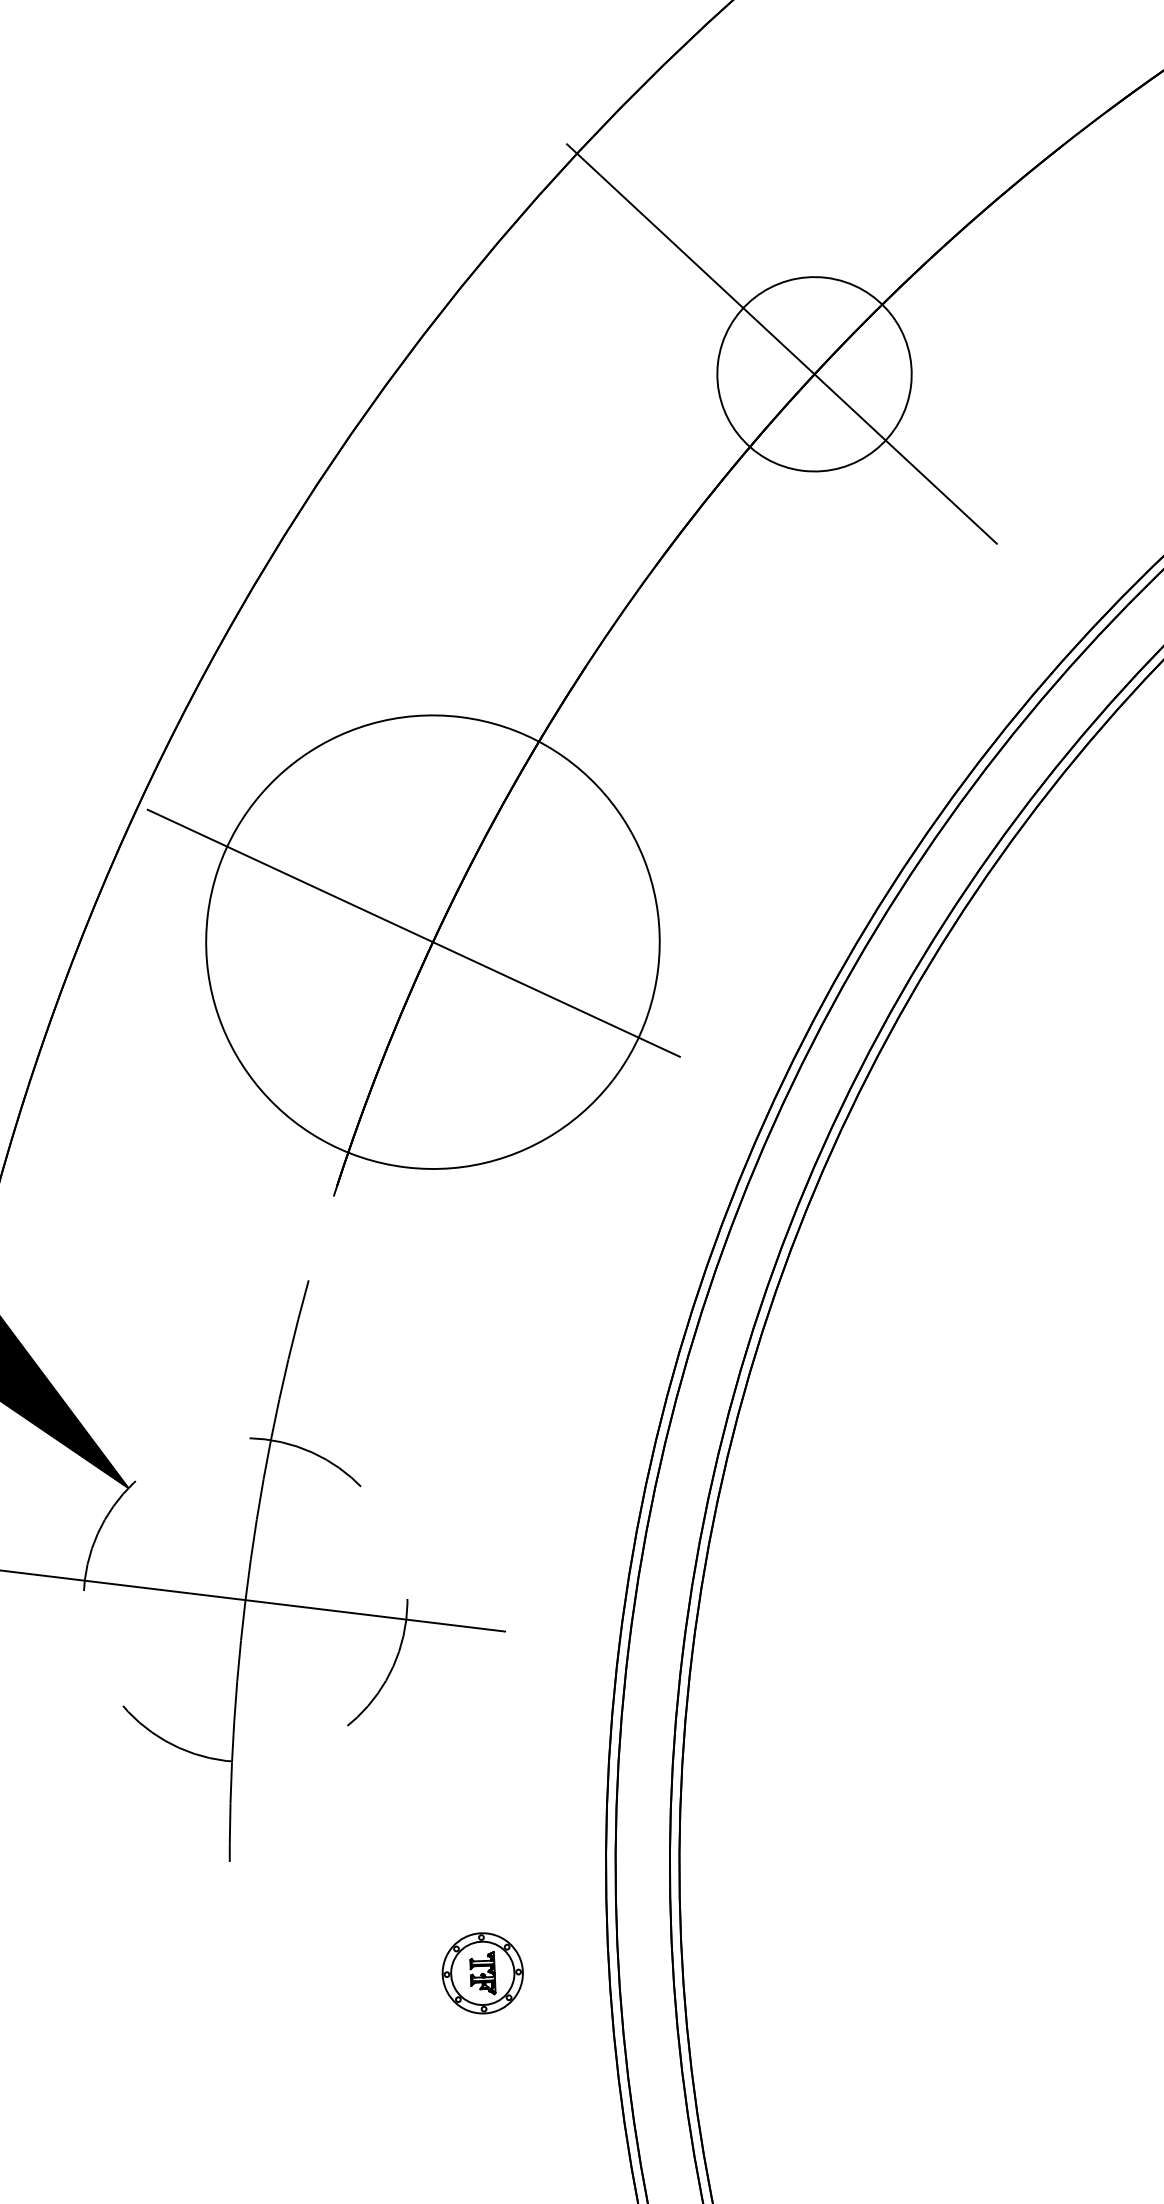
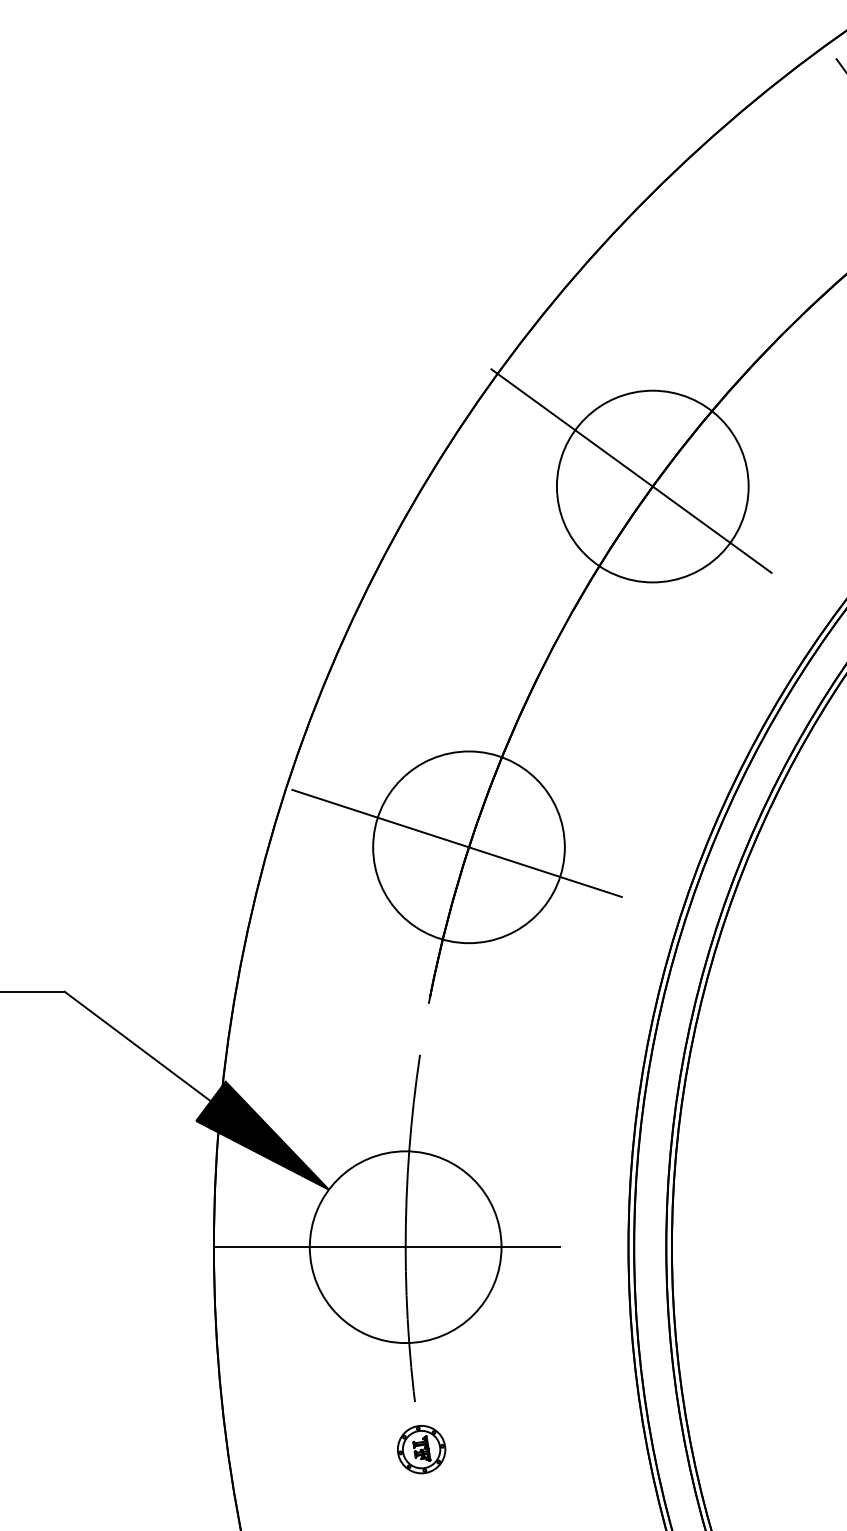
circle: (814, 374) -> (652, 486), size x1.67
circle: (432, 942) -> (468, 847), size x0.71
circle: (245, 1600) -> (405, 1247), dashed -> solid
part: (482, 1973) -> (421, 1449), moved

